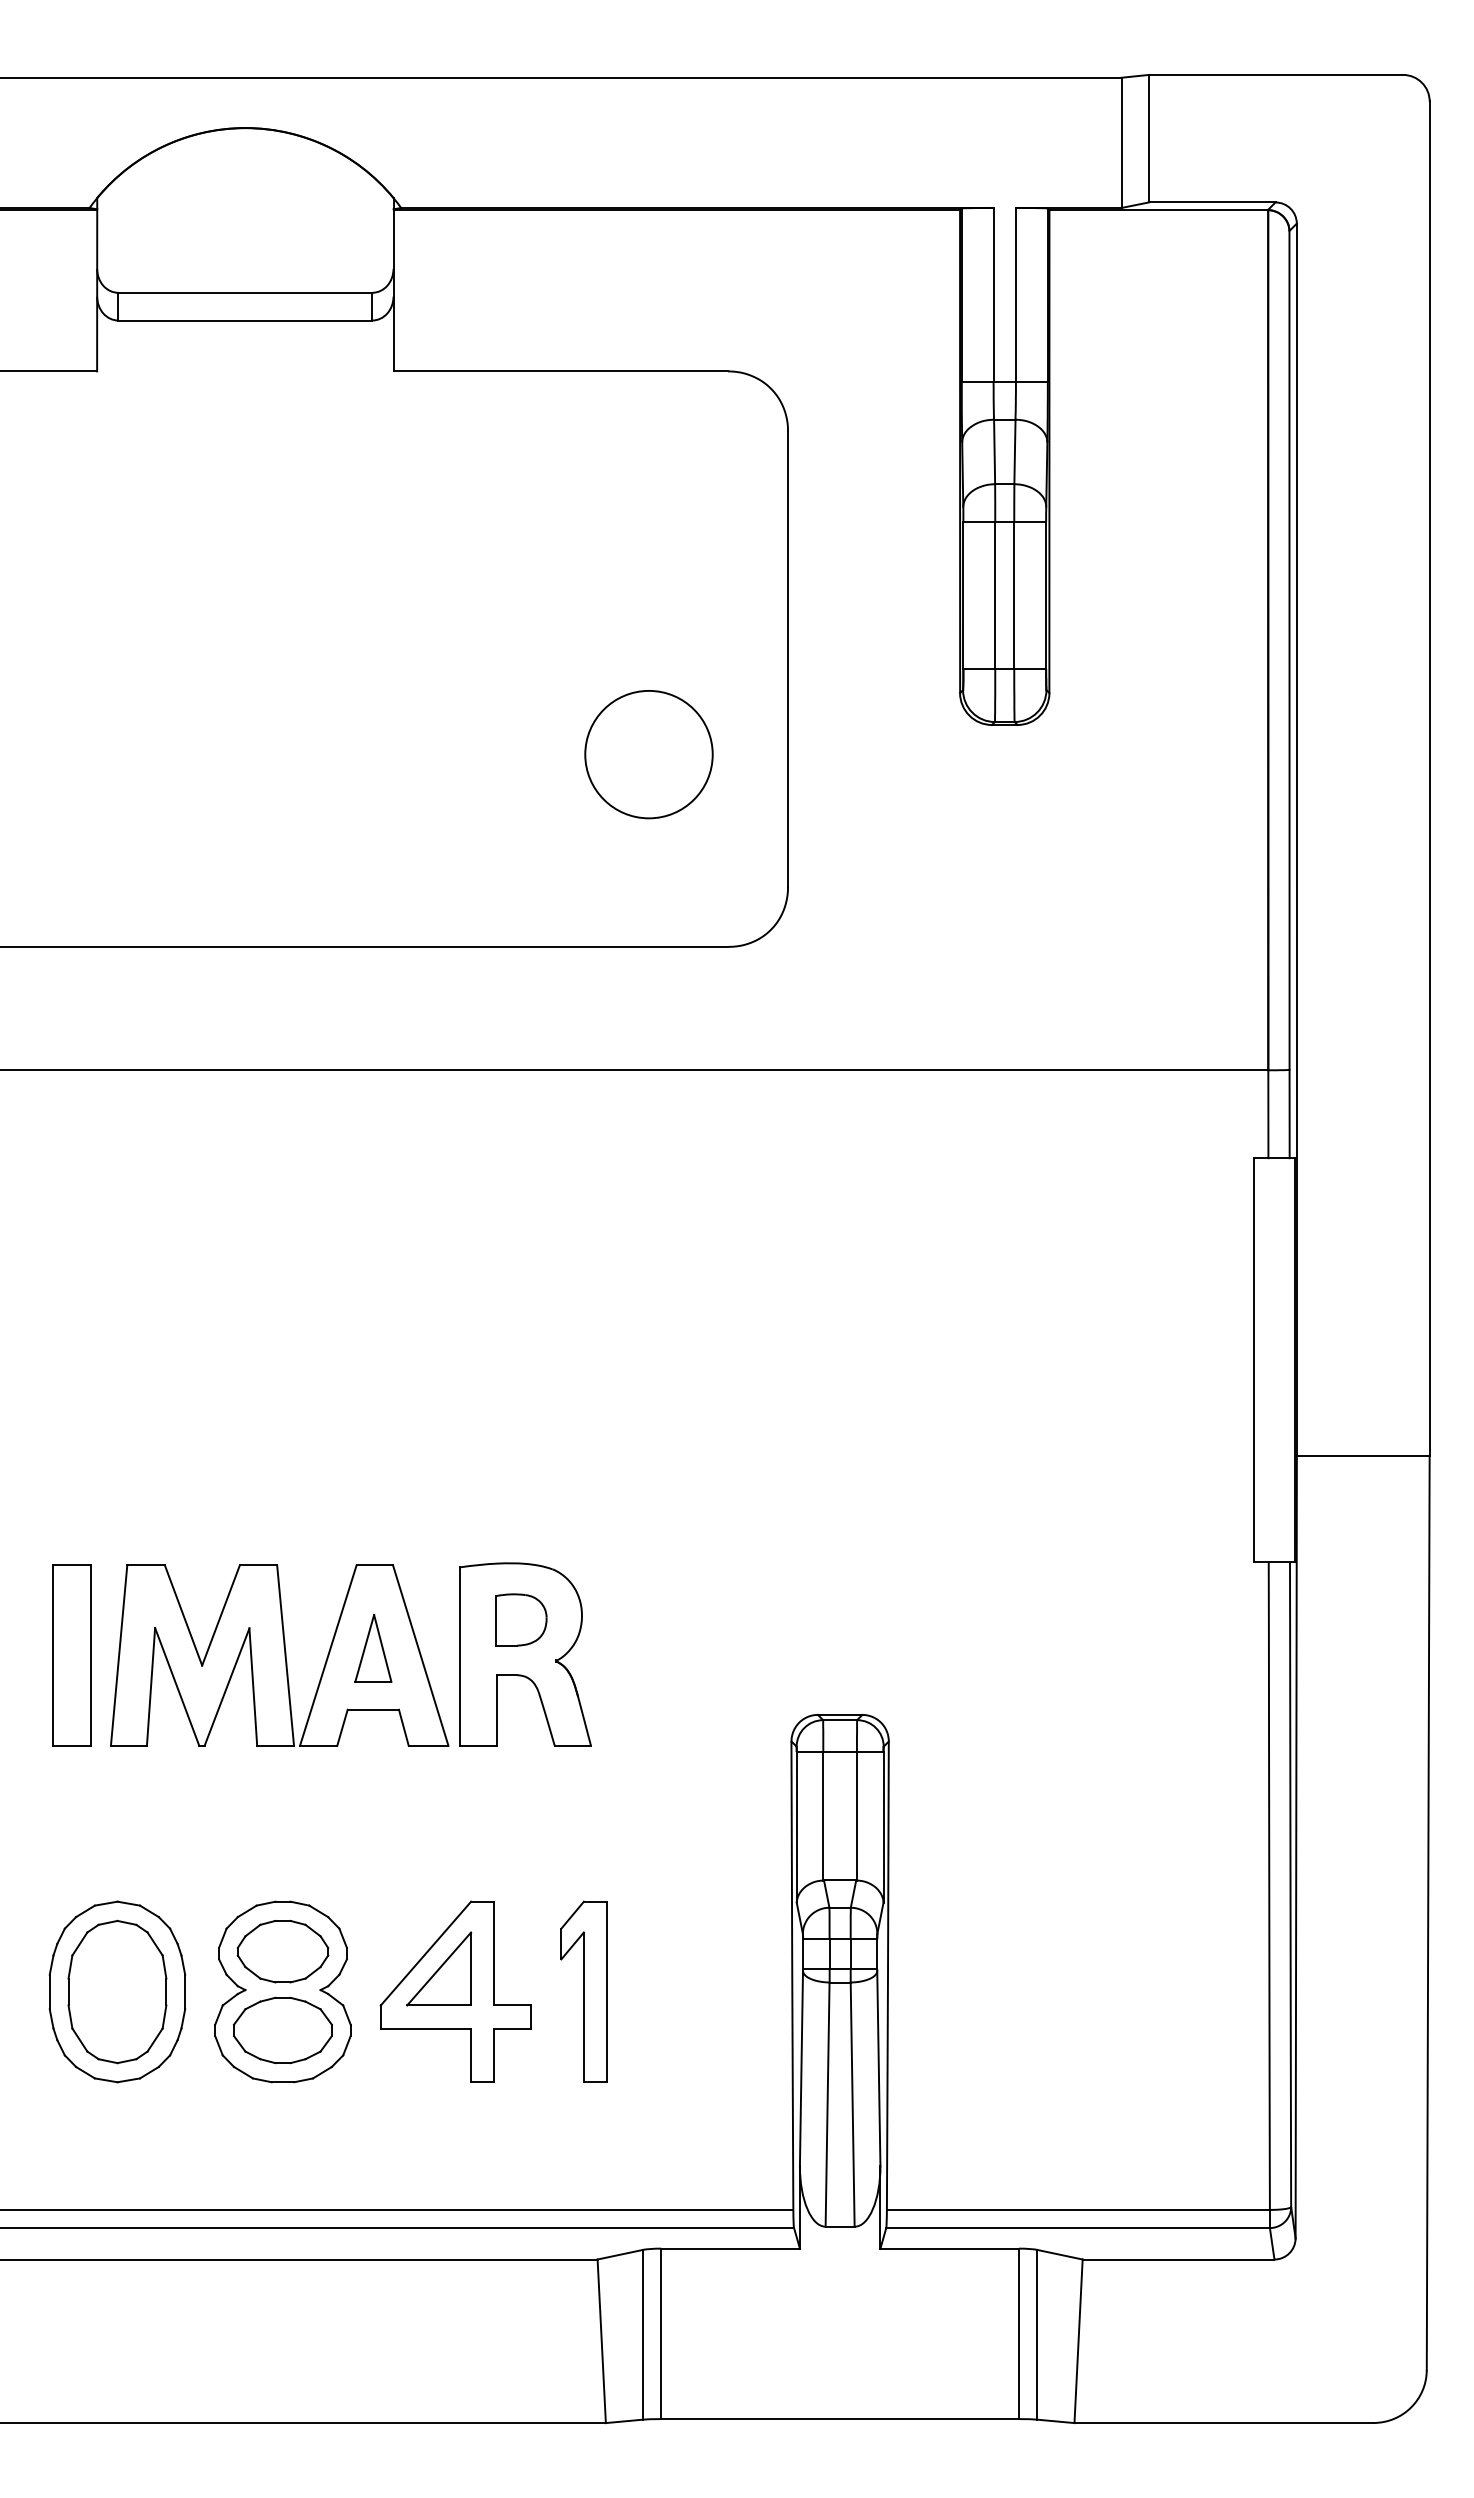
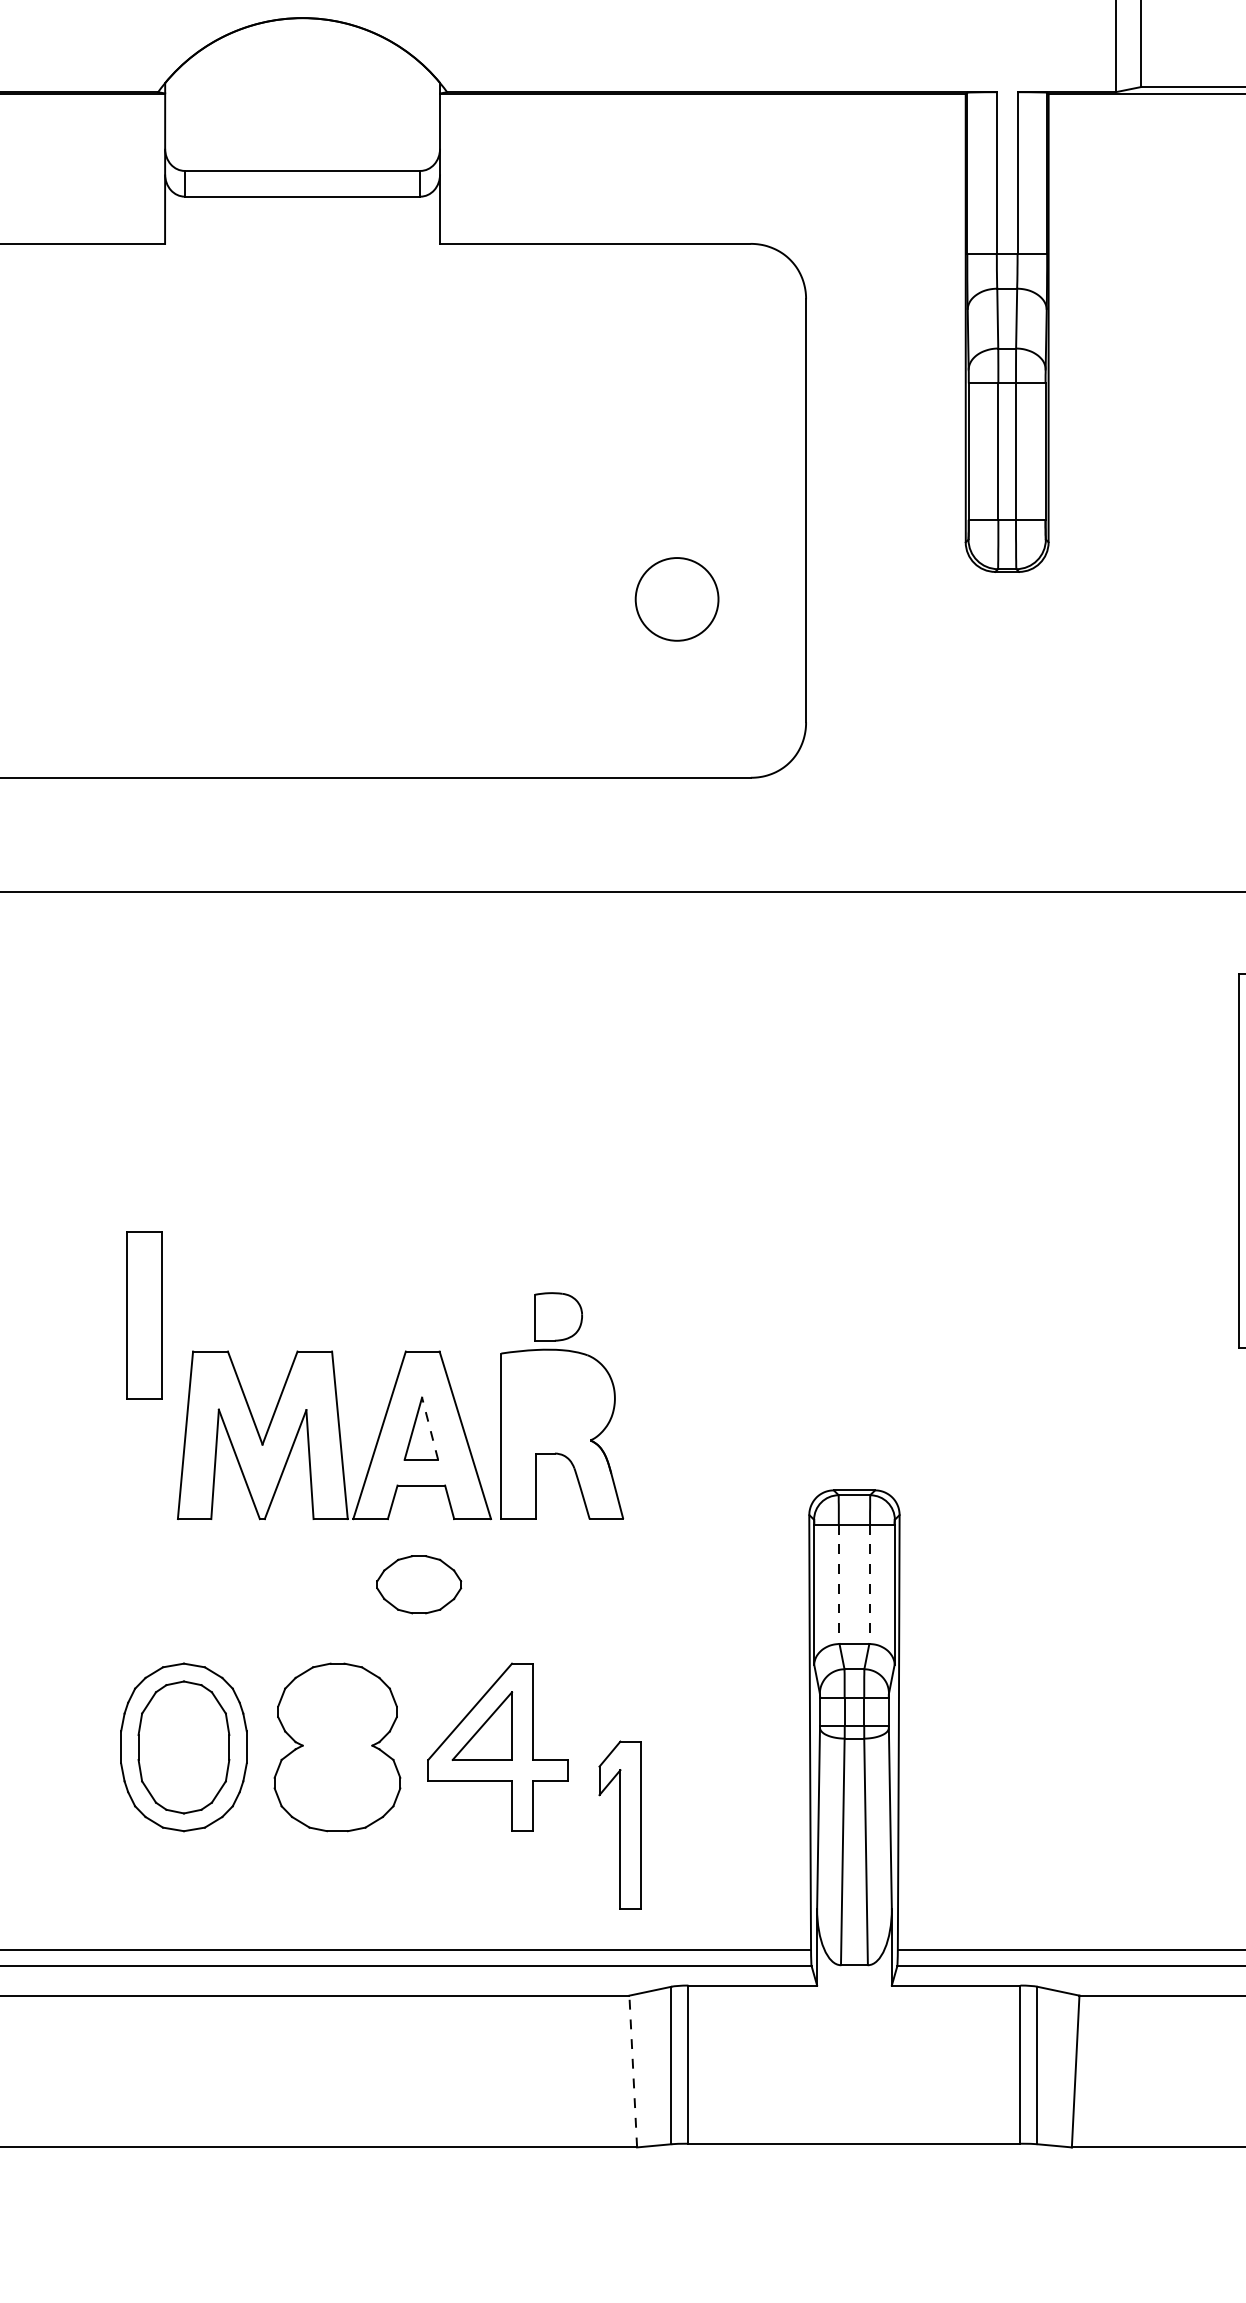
circle: (648, 754) -> (676, 599), size x0.7
part: (521, 1619) -> (558, 1316), moved
line: (382, 1648) -> (429, 1428), solid -> dashed
part: (71, 1655) -> (144, 1315), moved
line: (823, 1816) -> (839, 1584), solid -> dashed
line: (856, 1816) -> (869, 1584), solid -> dashed
part: (282, 1951) -> (418, 1584), moved
part: (583, 1991) -> (620, 1824), moved
part: (282, 2030) -> (337, 1783), removed
line: (601, 2341) -> (633, 2071), solid -> dashed

